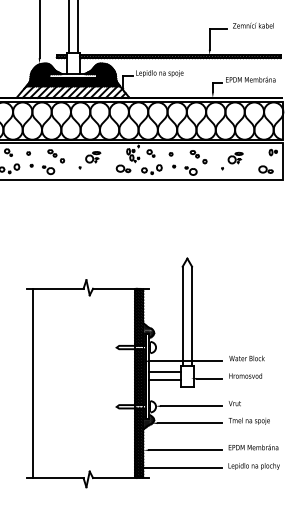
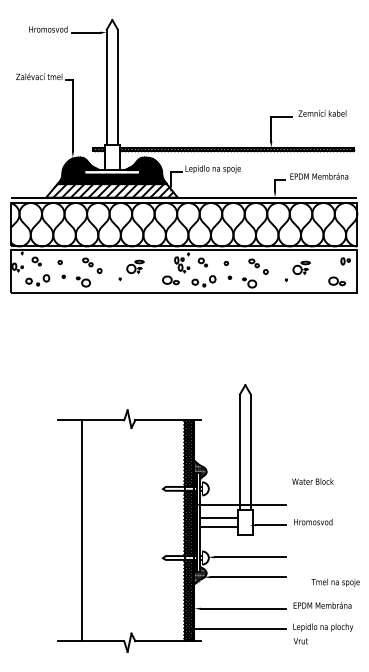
text: (246, 358) -> (312, 481), moved
line: (33, 383) -> (82, 530), moved
text: (234, 403) -> (300, 641), moved
text: (249, 420) -> (335, 582), moved

